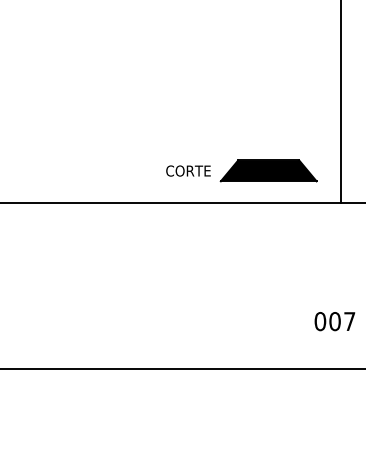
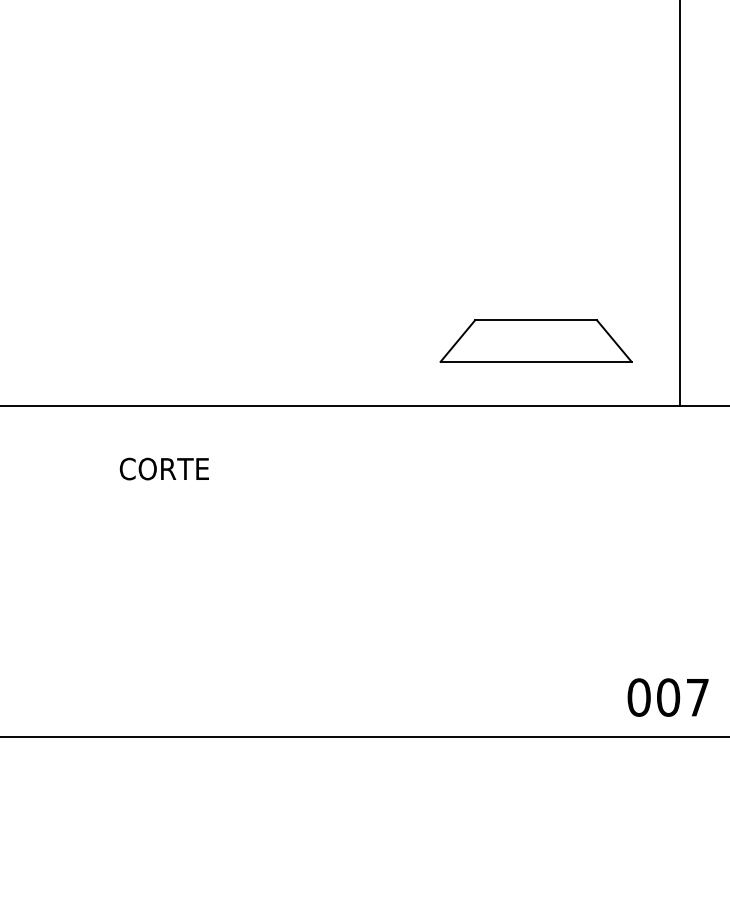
text: (188, 170) -> (164, 467), moved
fill: (268, 170) -> (535, 340), removed
text: (334, 321) -> (667, 697), moved

